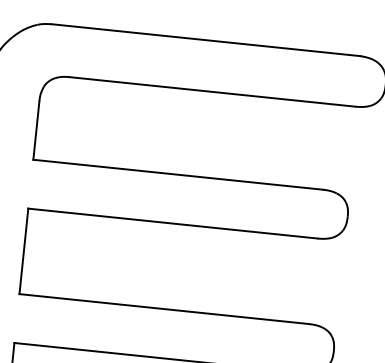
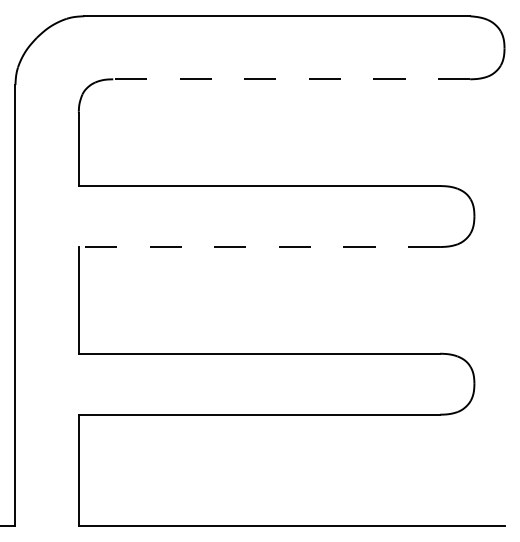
line: (212, 92) -> (291, 79), solid -> dashed
line: (173, 223) -> (259, 247), solid -> dashed

